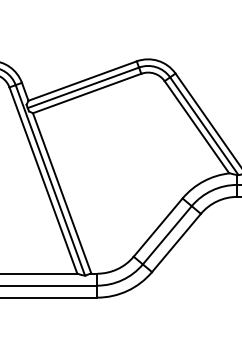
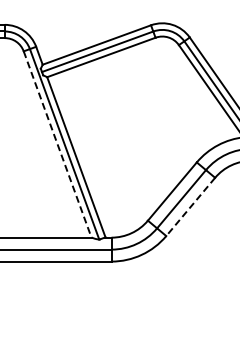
line: (43, 180) -> (57, 144), solid -> dashed
line: (176, 243) -> (190, 207), solid -> dashed

